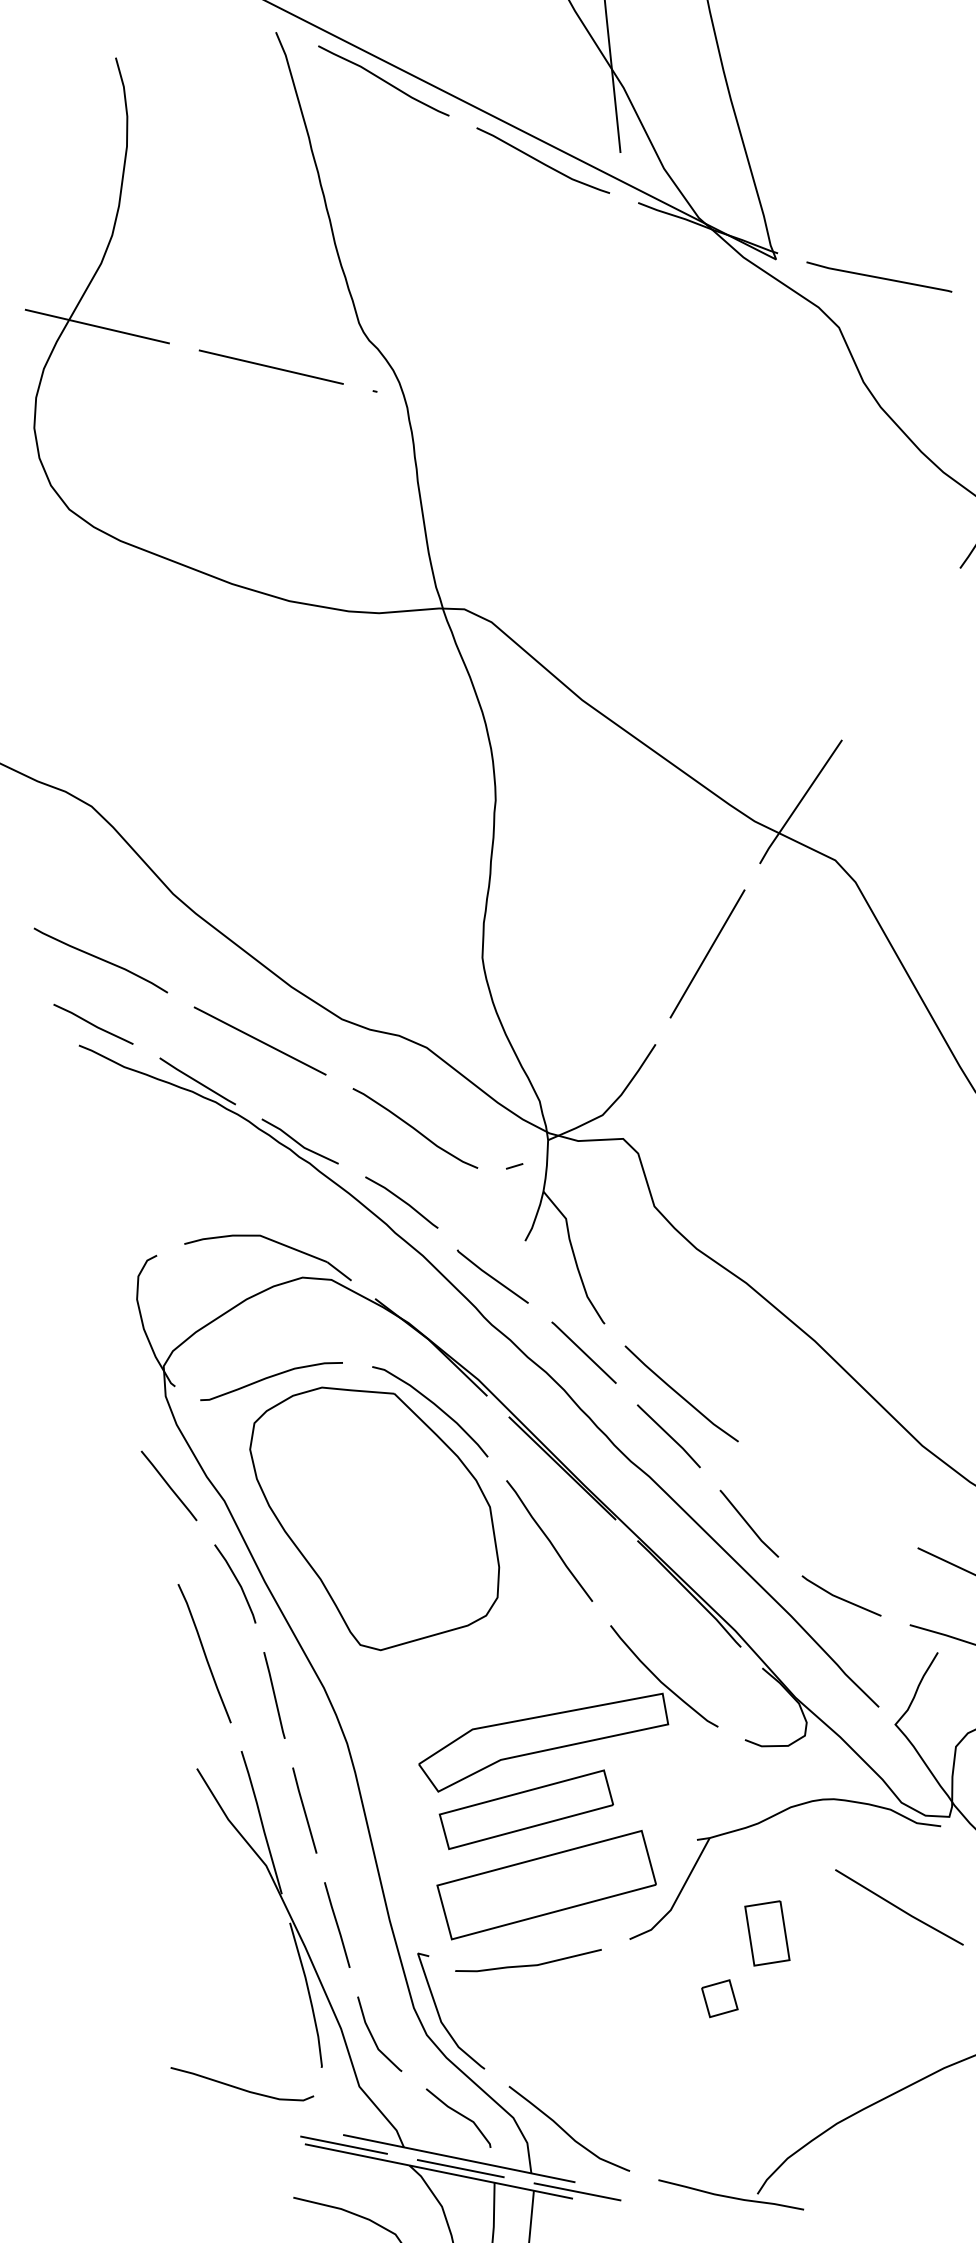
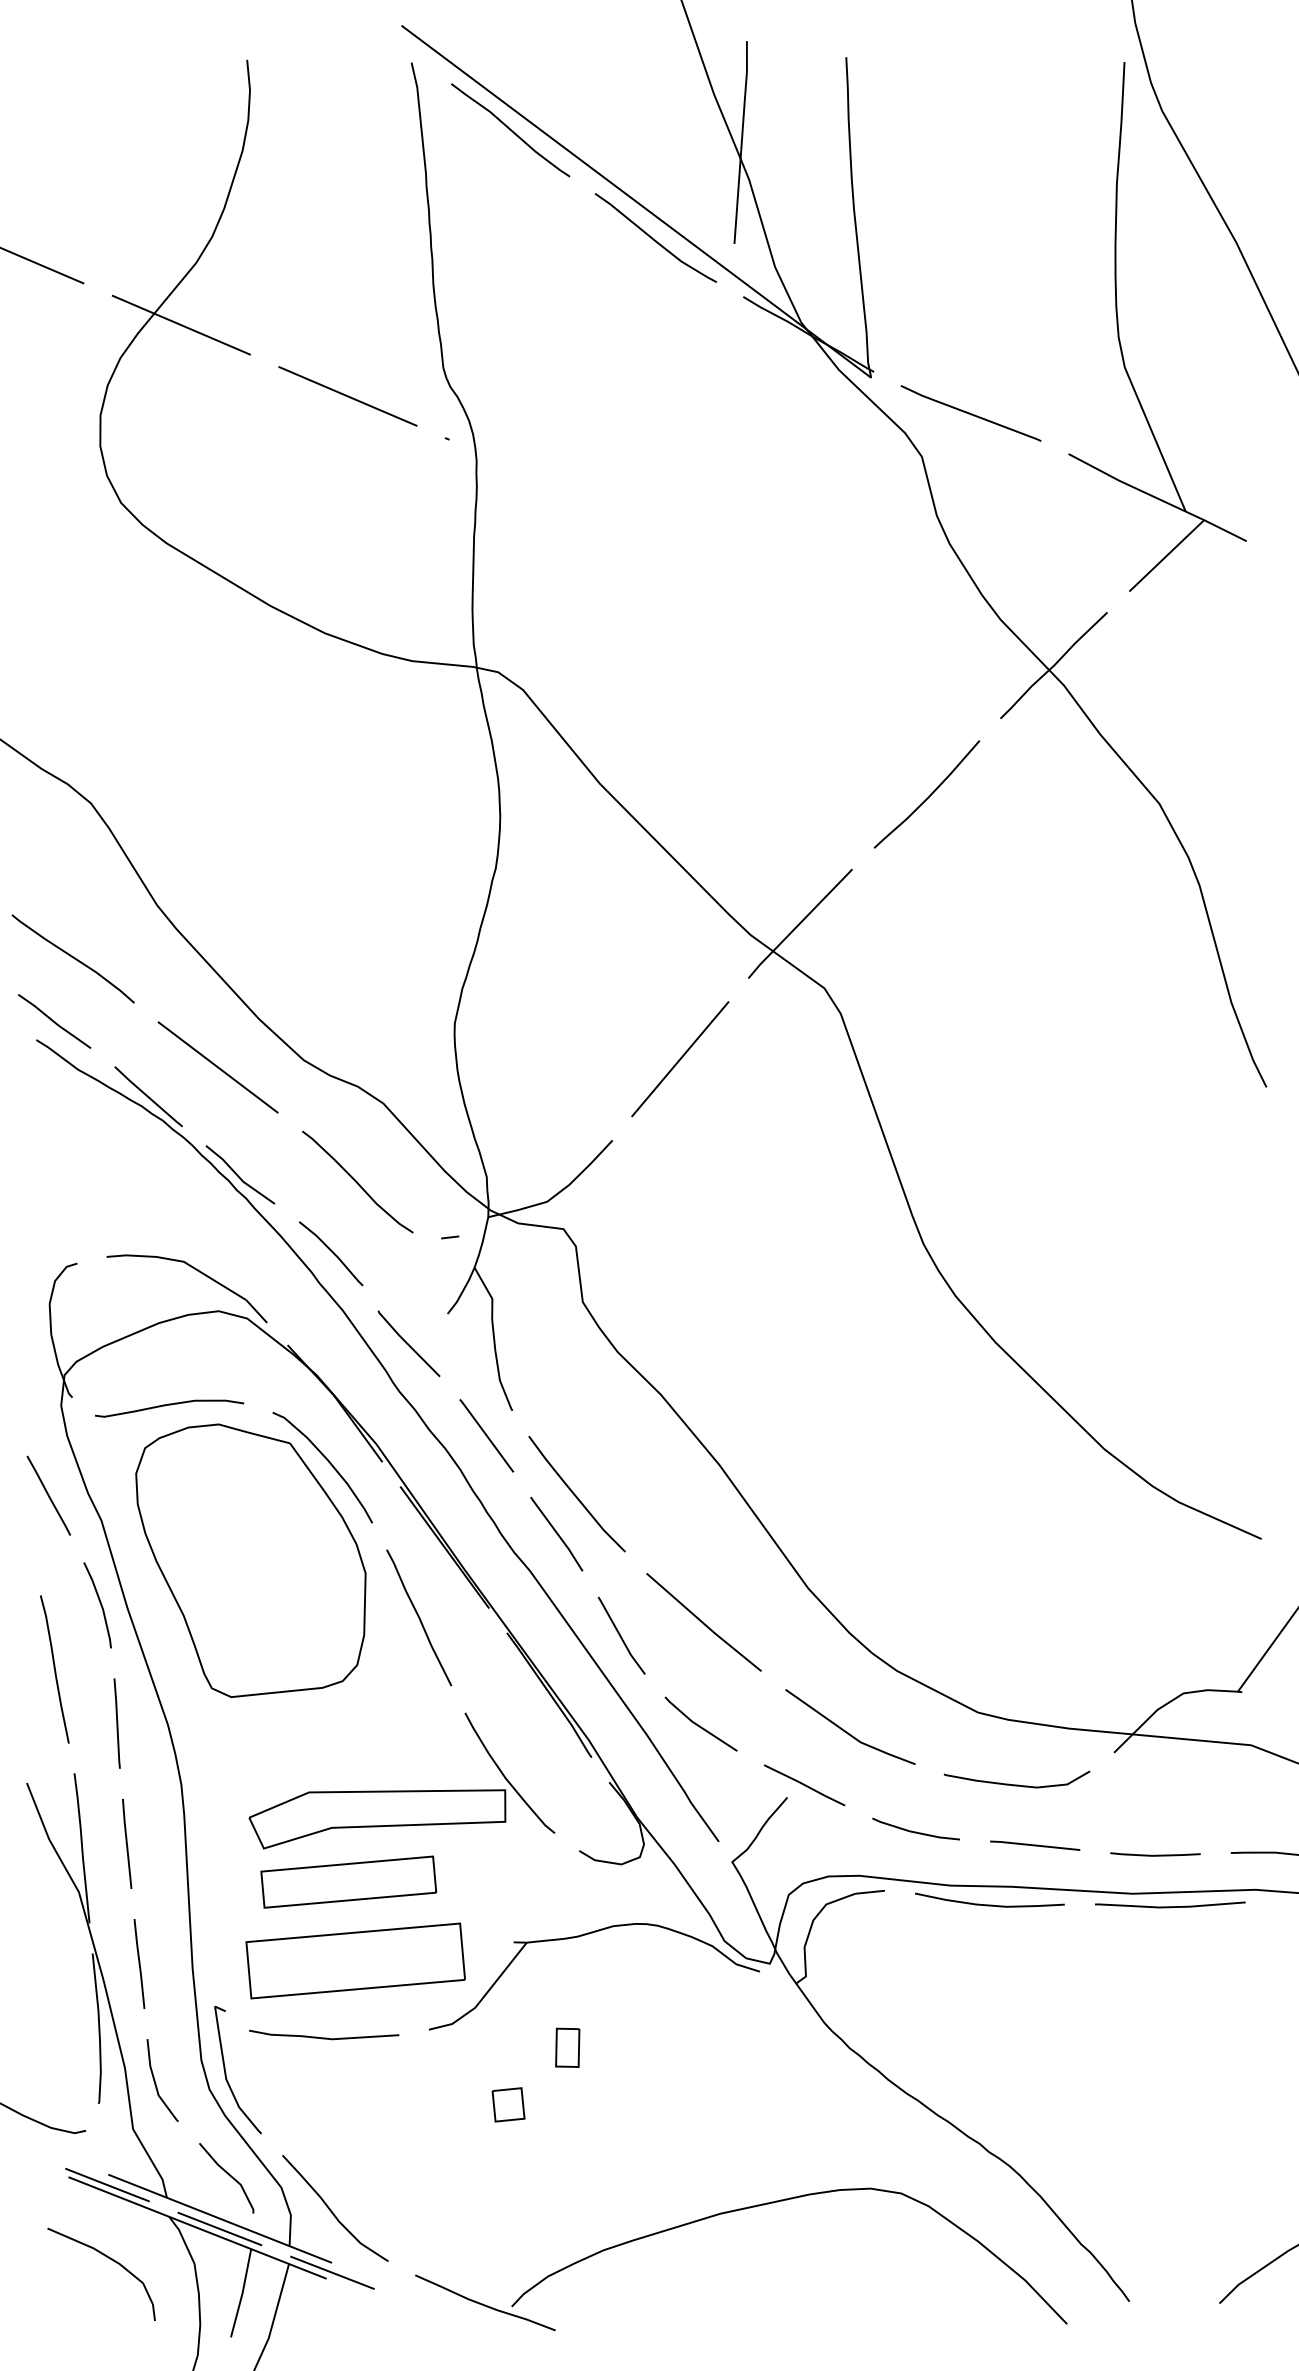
curve: (903, 656) -> (928, 796), added
curve: (898, 1907) -> (703, 1622), moved
part: (767, 1932) -> (567, 2047), size x0.62

